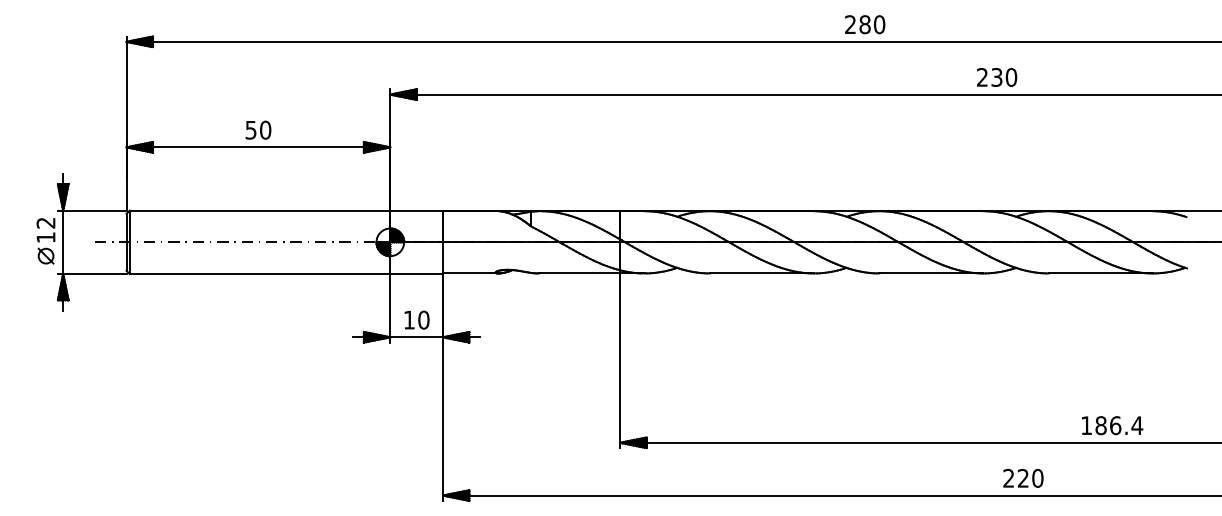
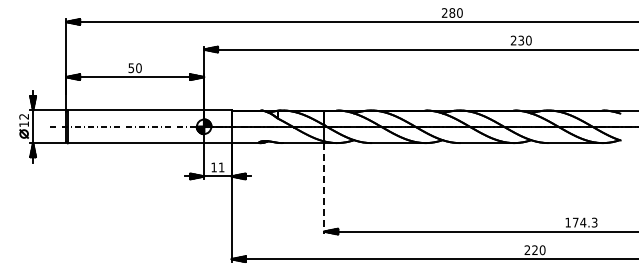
text: (423, 320) -> (221, 167), 10 -> 11
line: (620, 360) -> (324, 188), solid -> dashed
text: (1117, 425) -> (584, 222), 186.4 -> 174.3

